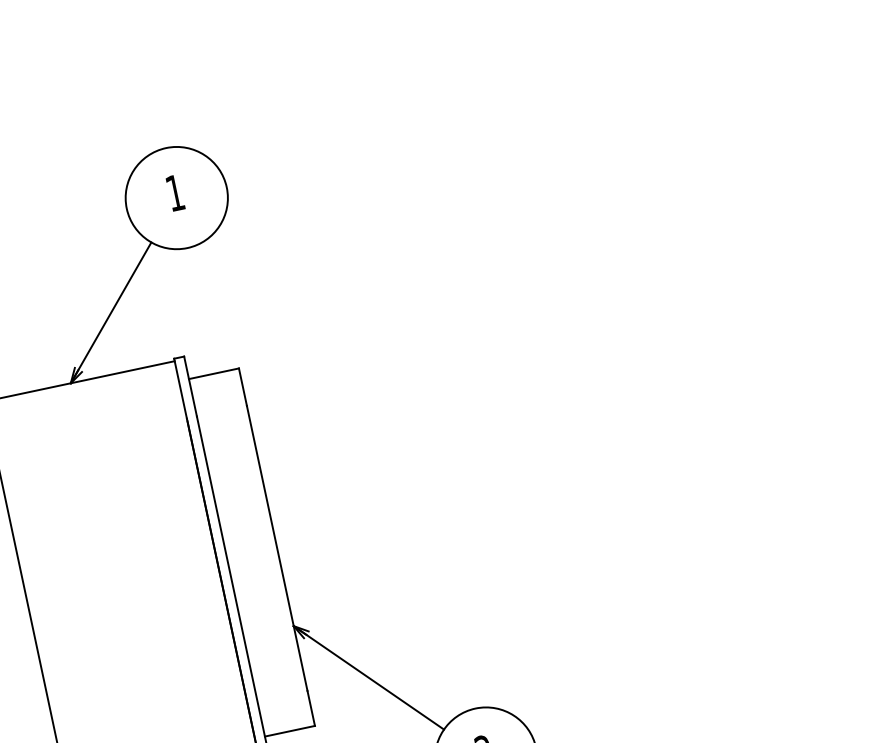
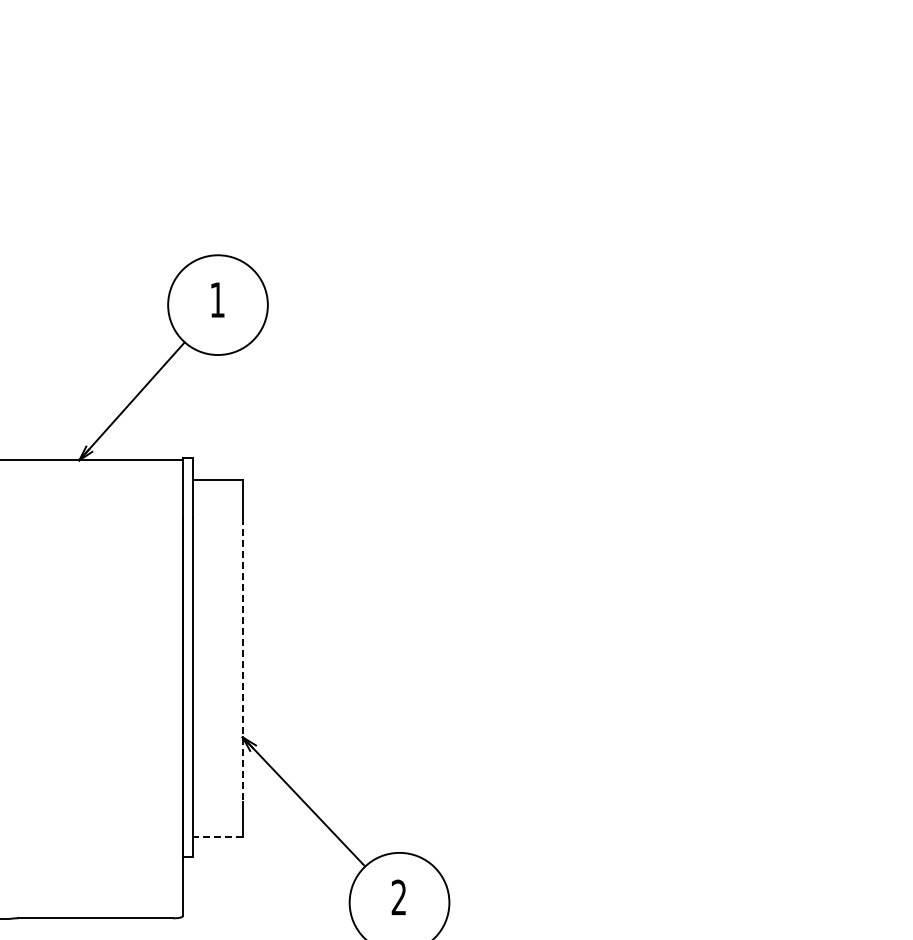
line: (277, 549) -> (242, 660), solid -> dashed
line: (289, 730) -> (217, 836), solid -> dashed

